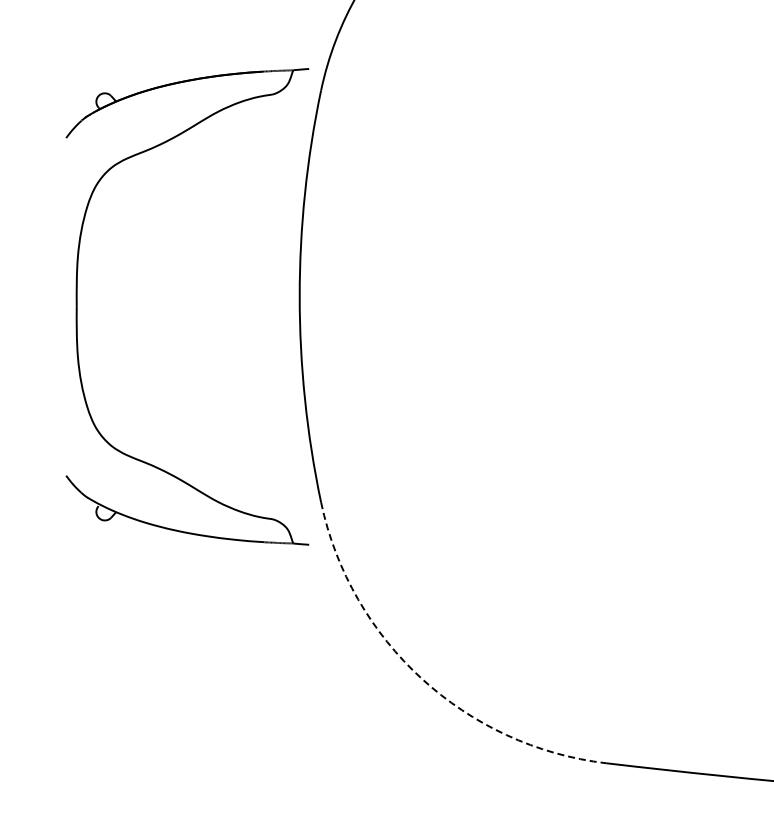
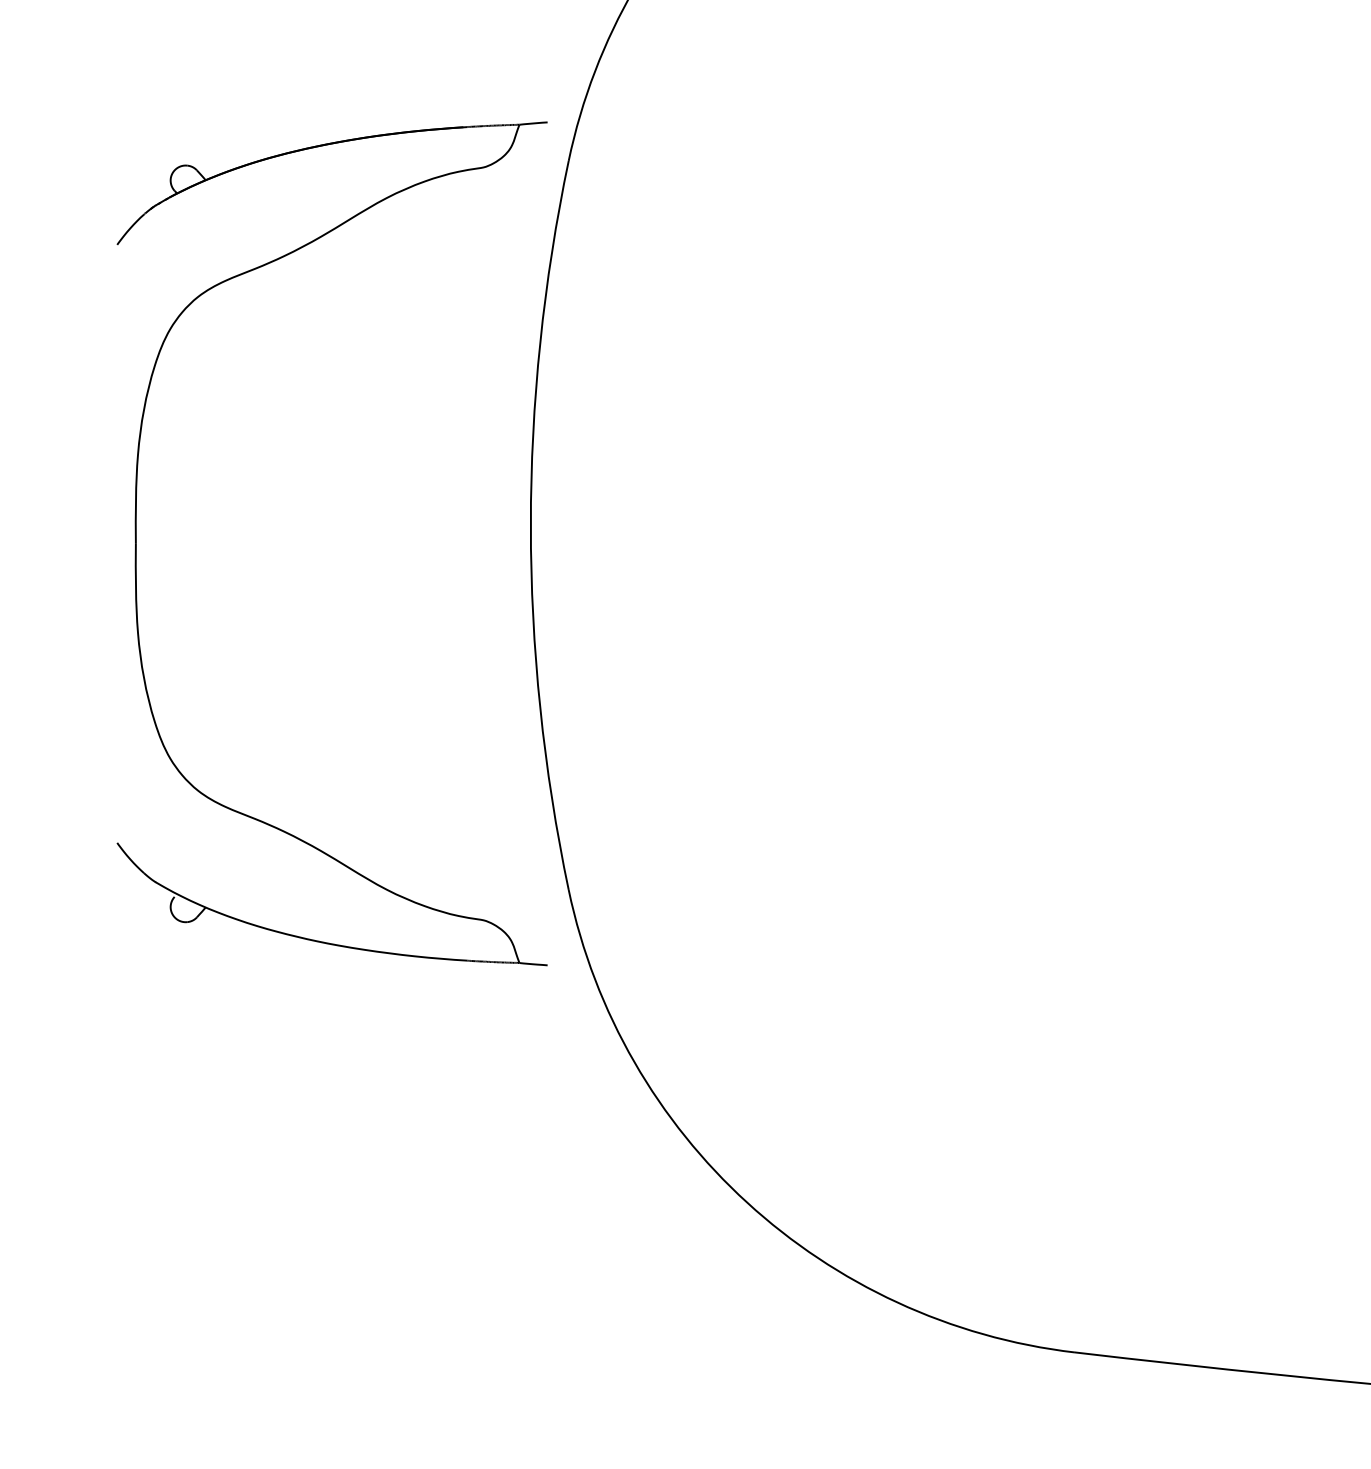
arc: (421, 678) -> (746, 1202), dashed -> solid

